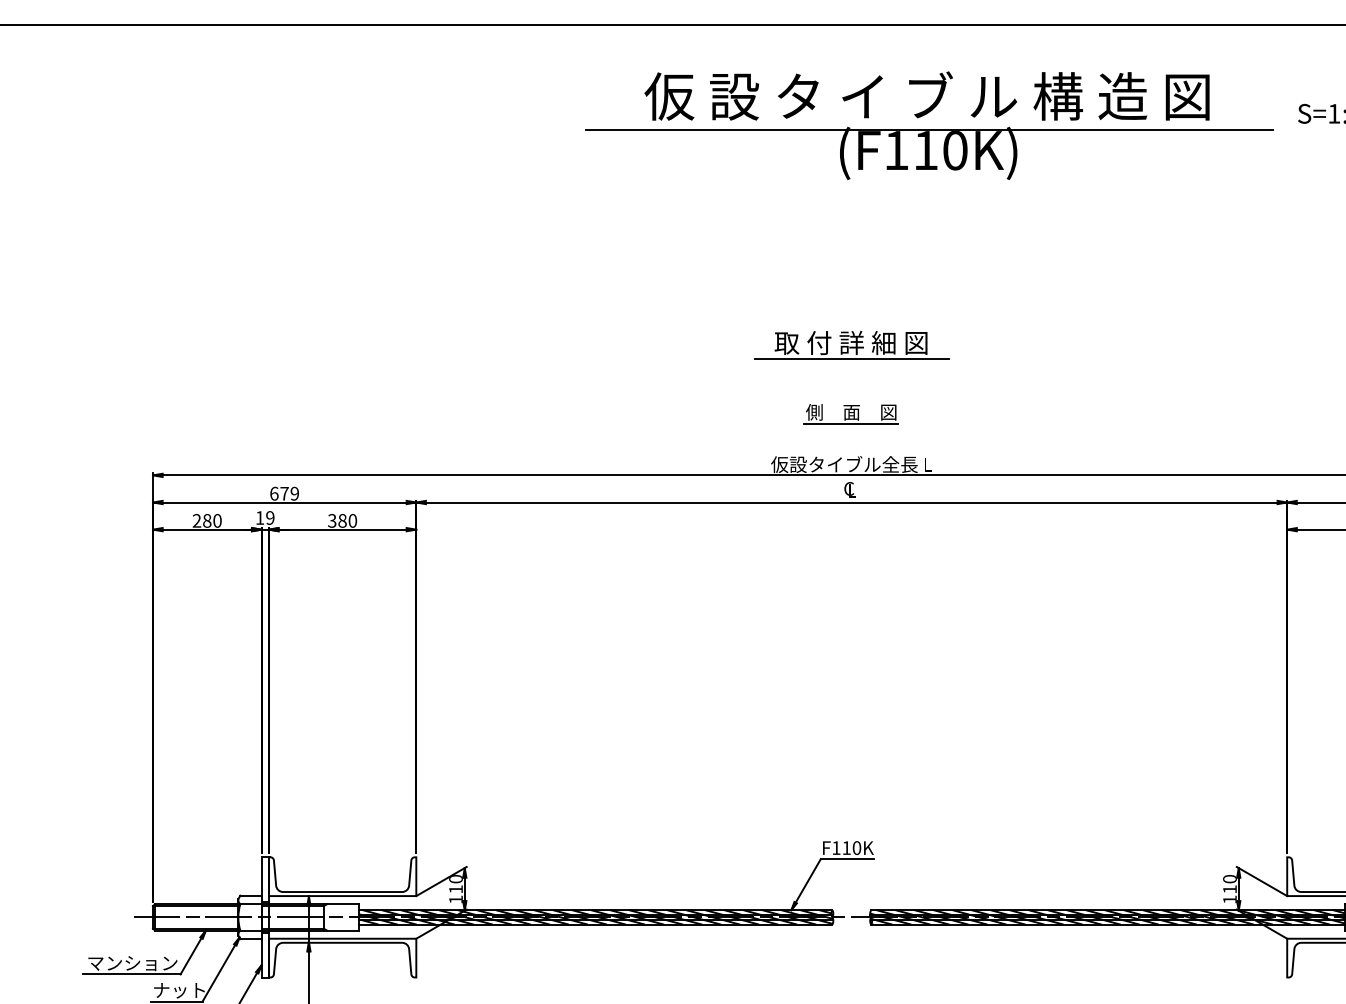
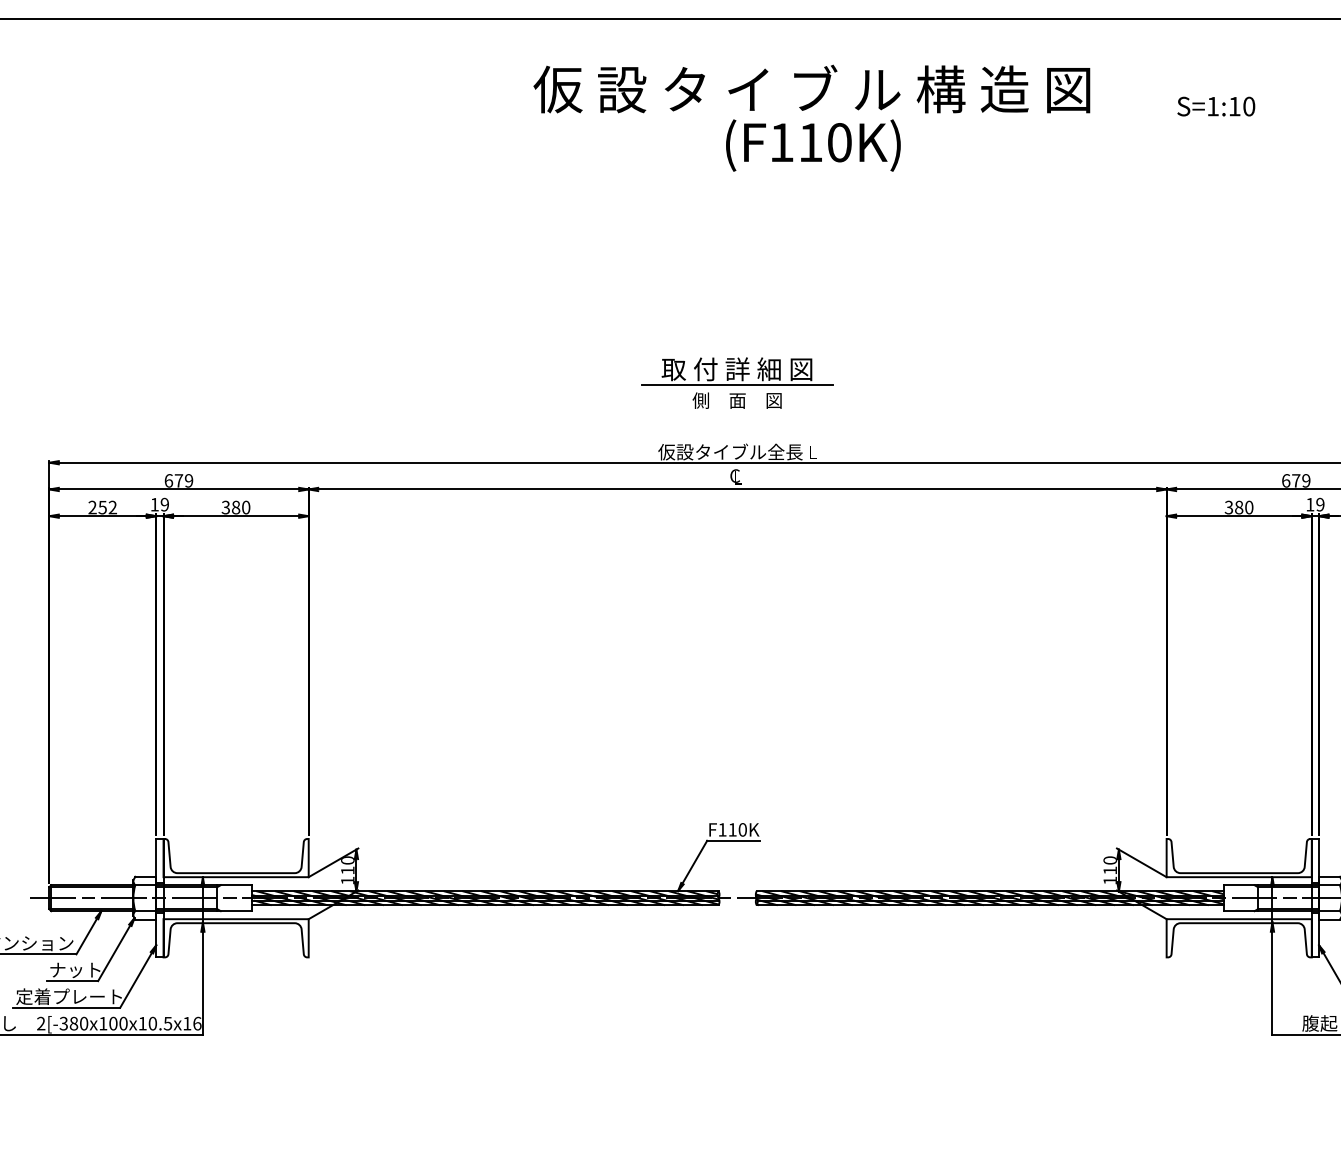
line: (928, 130) -> (813, 122), removed
part: (851, 345) -> (737, 371), moved
line: (850, 423) -> (736, 411), removed
text: (212, 520) -> (107, 507), 280 -> 252

